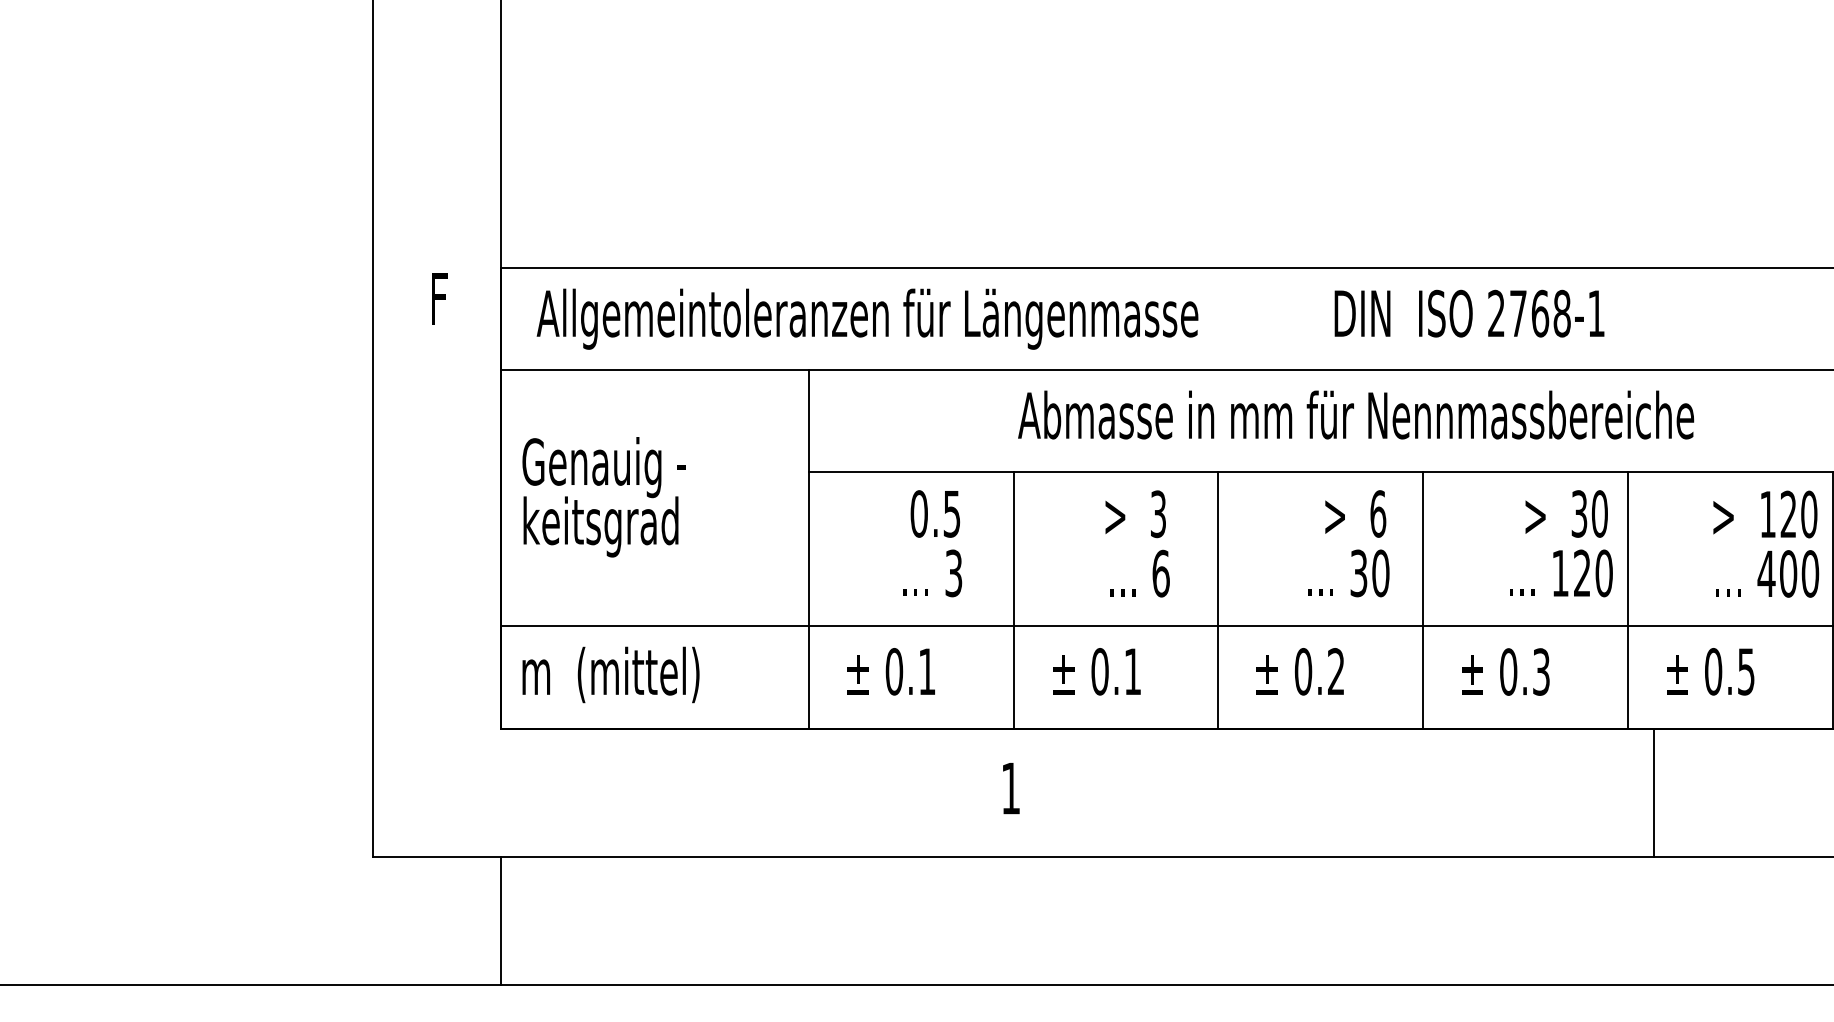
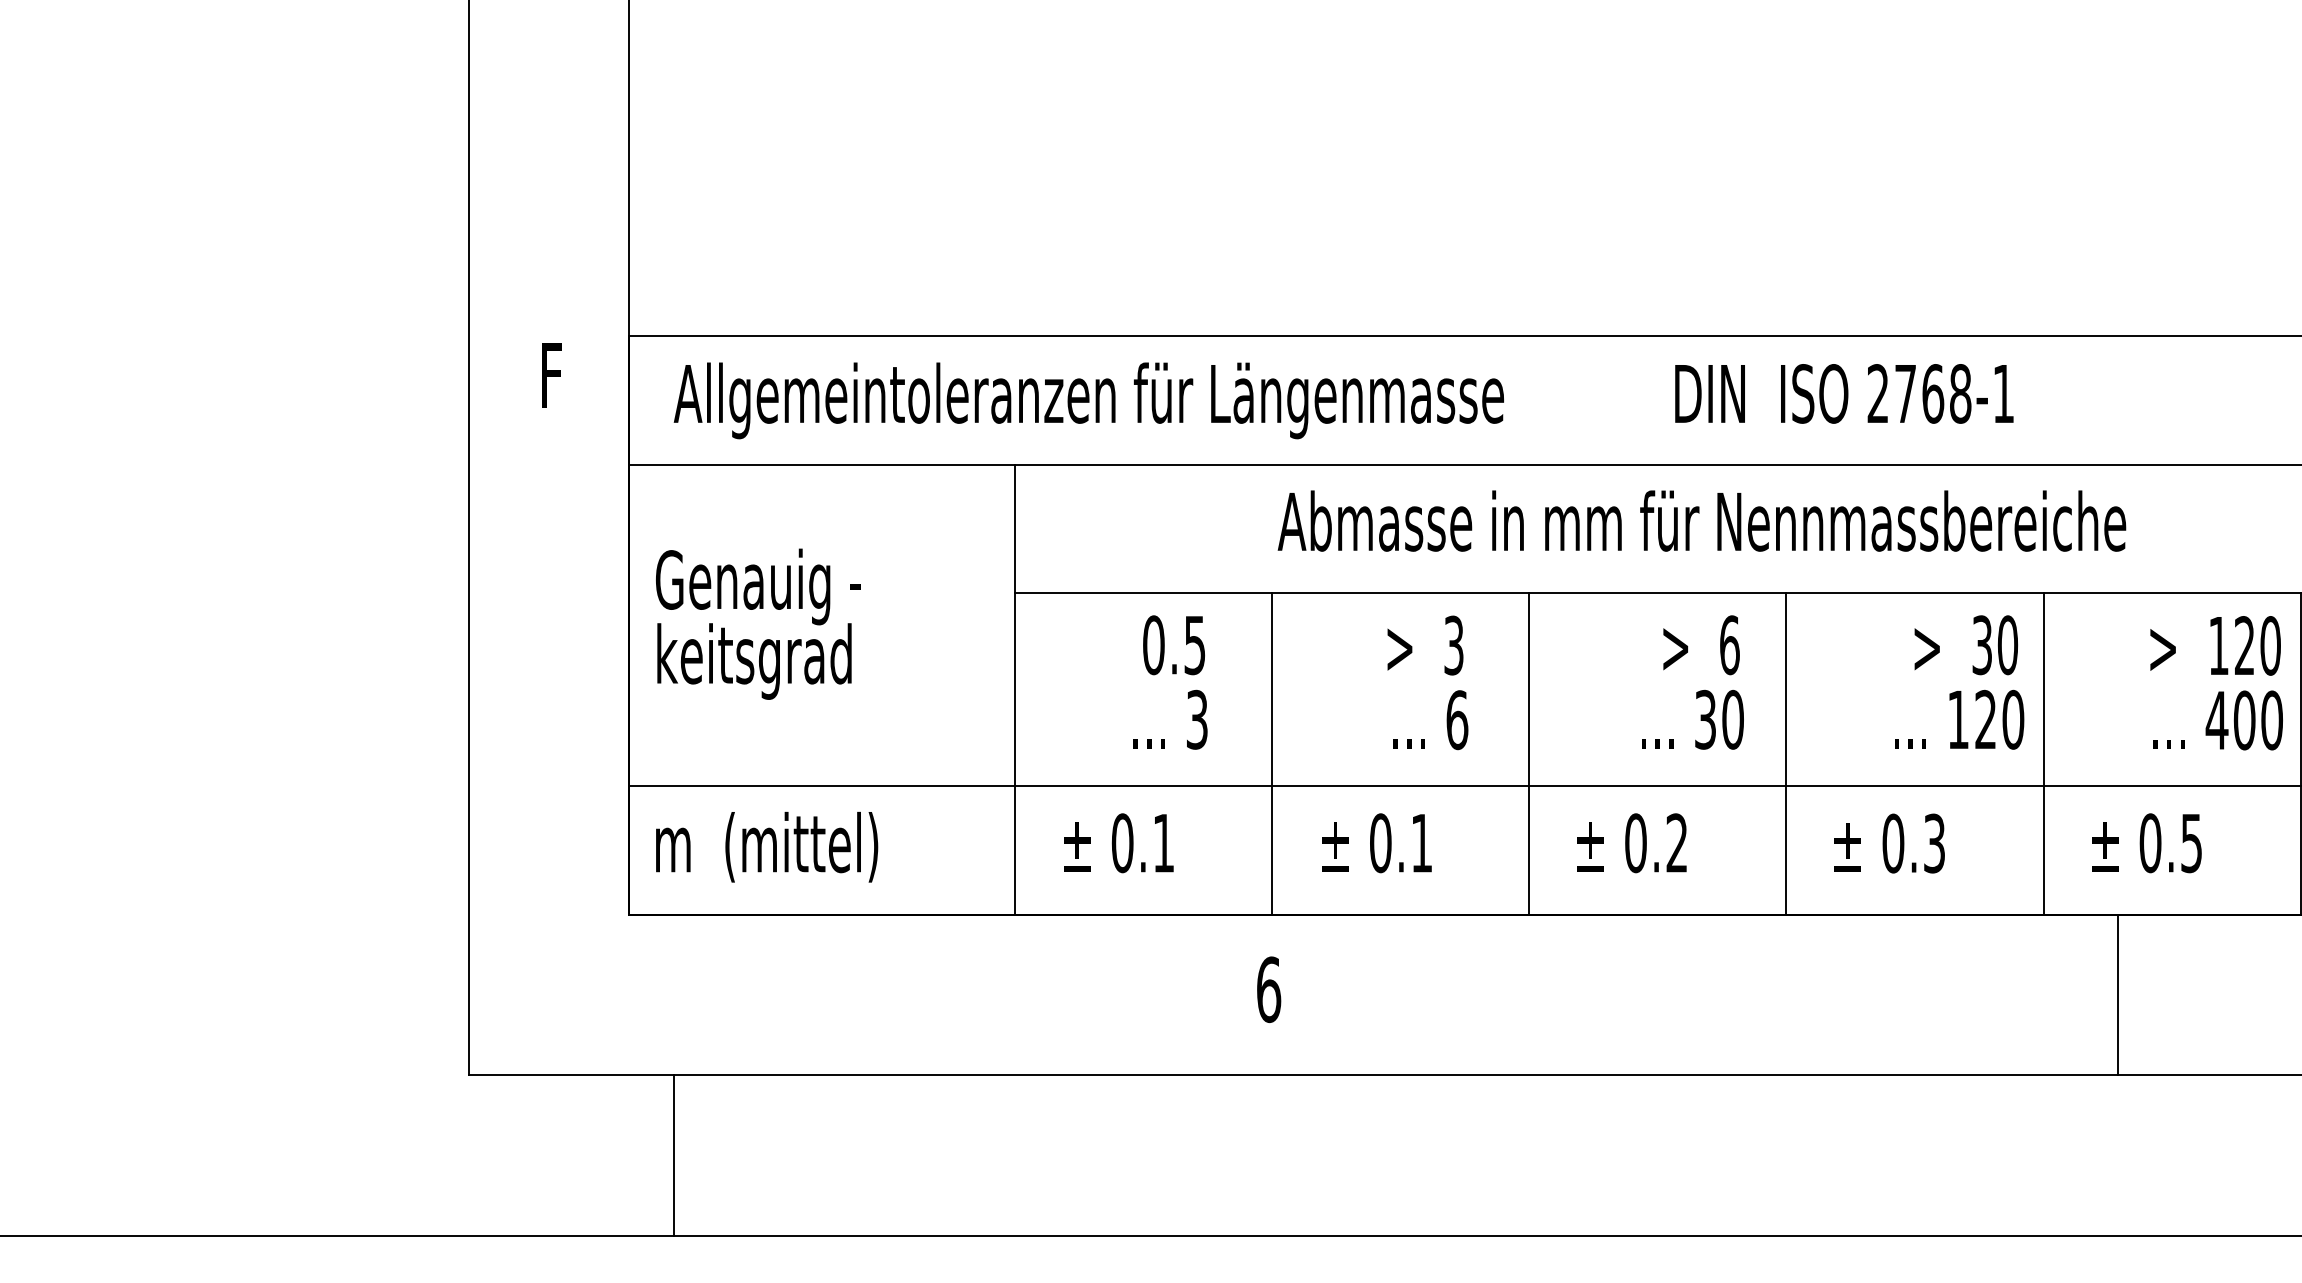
text: (1011, 788) -> (1269, 989), 1 -> 6
line: (1653, 792) -> (2117, 994), moved
line: (501, 920) -> (674, 1155), moved

